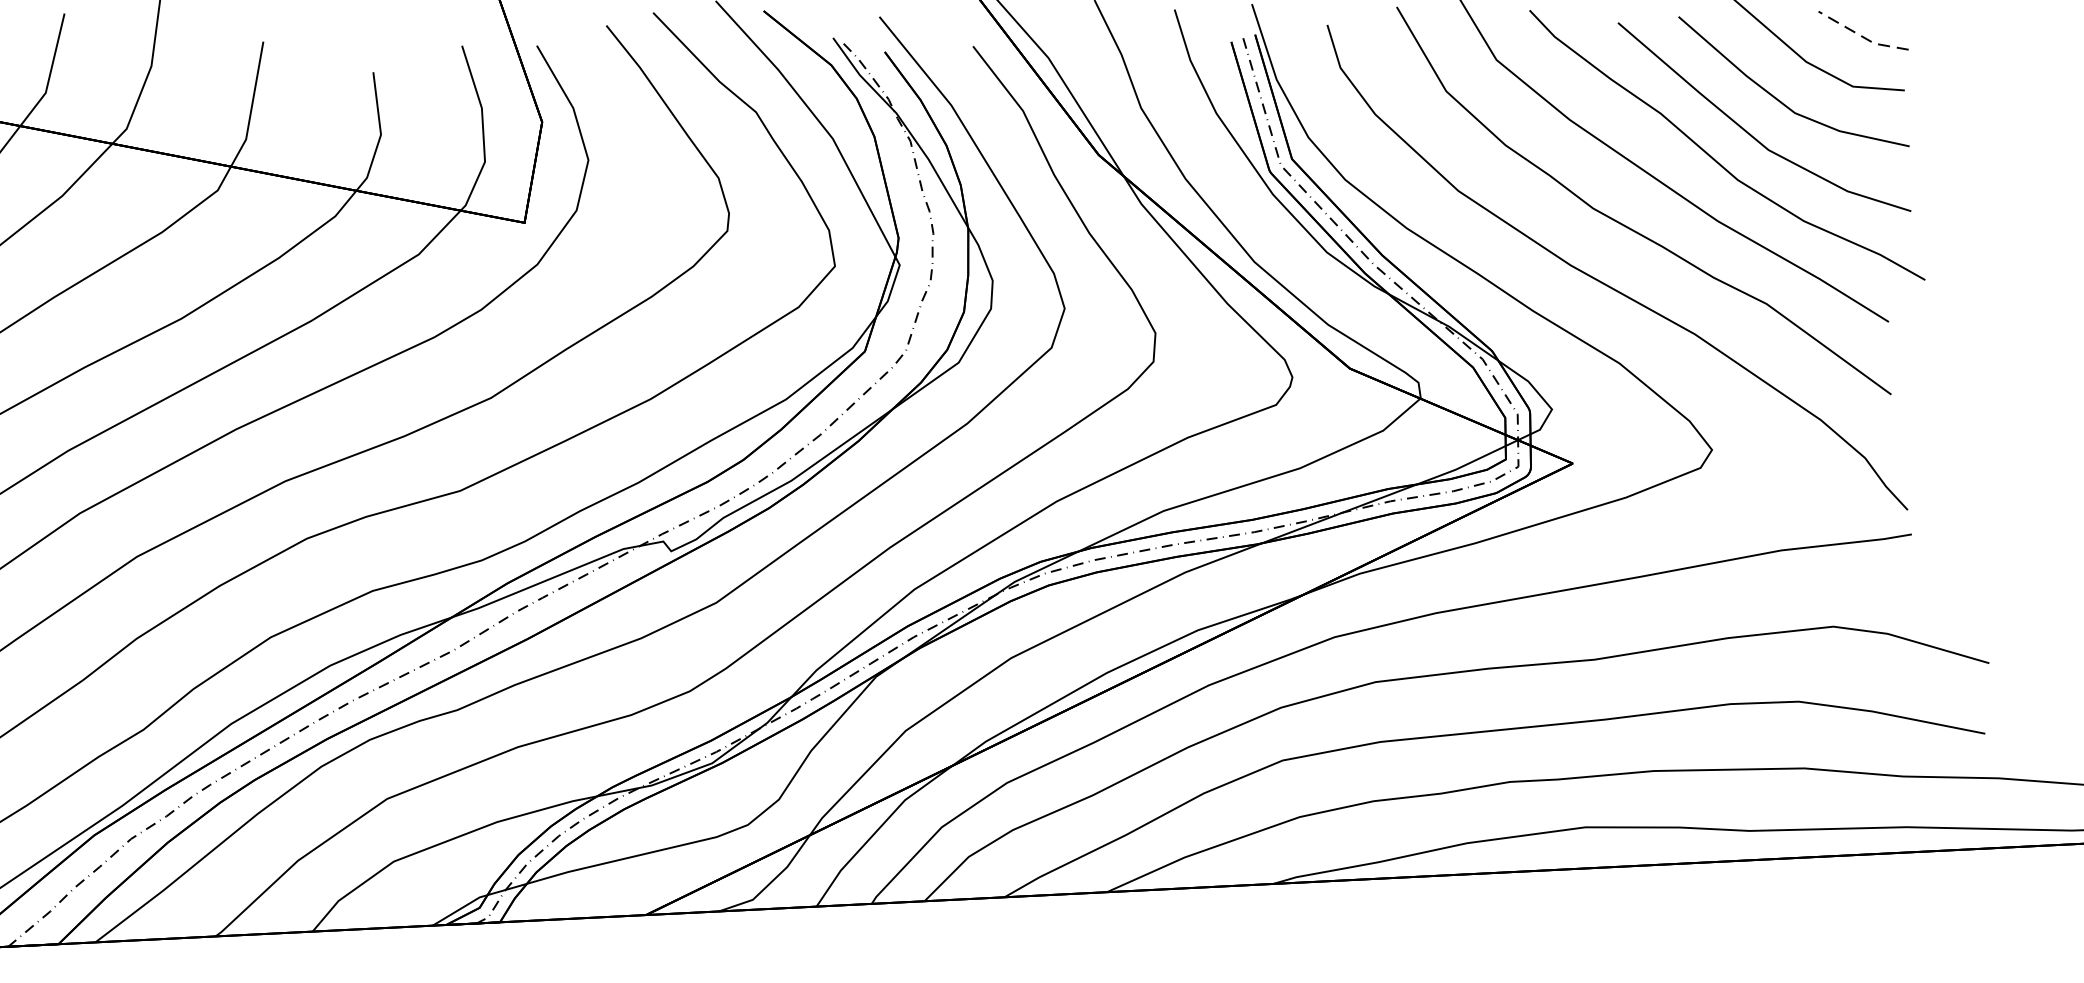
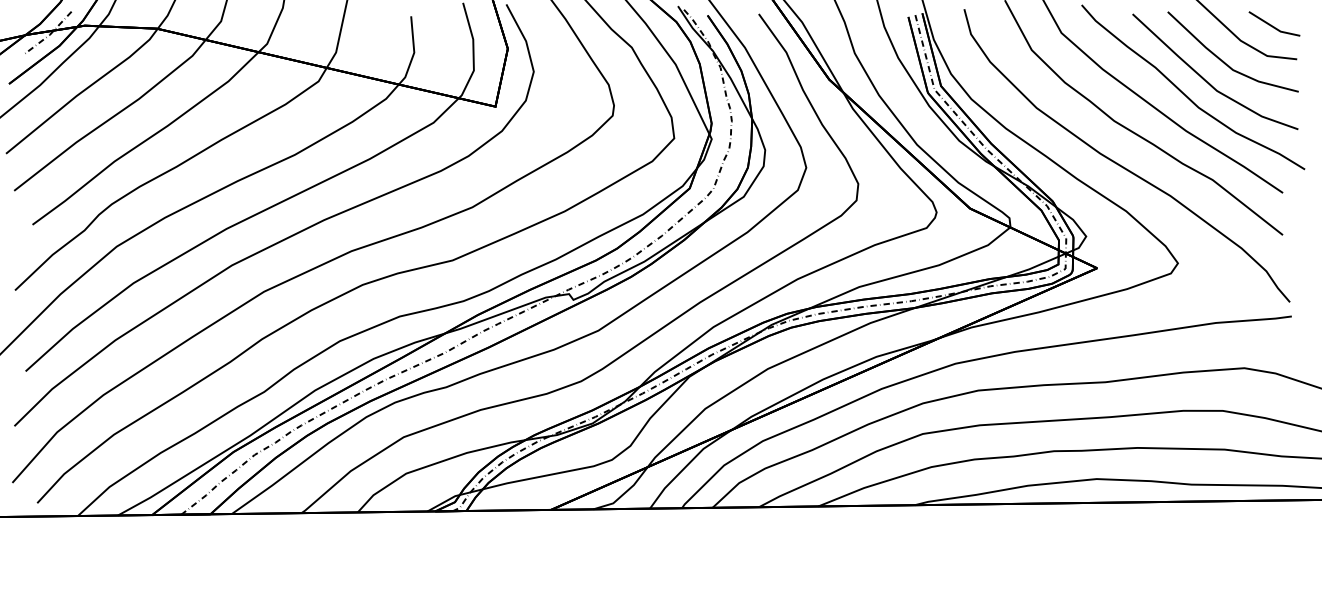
line: (1863, 36) -> (1274, 27), dashed -> solid

